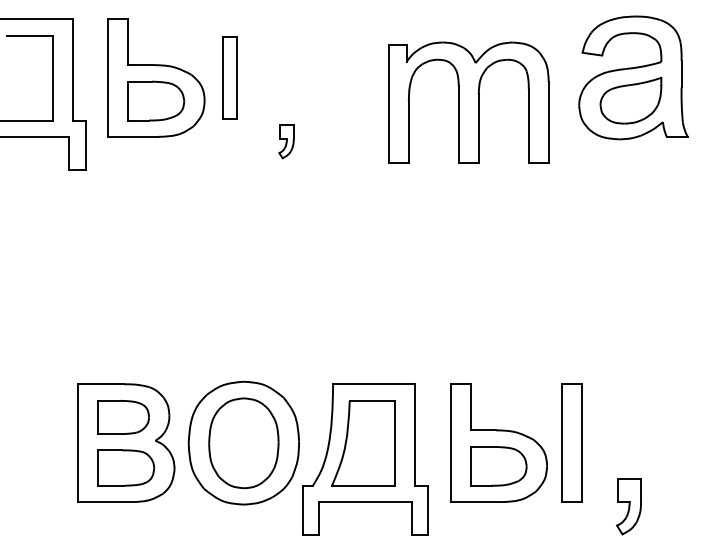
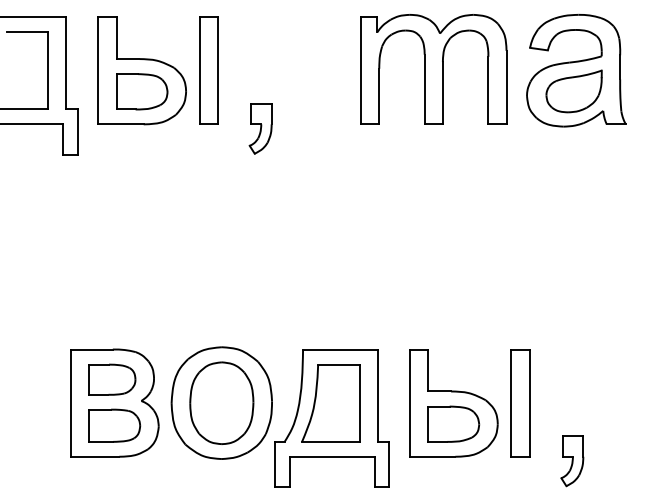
part: (229, 77) -> (208, 70), size x1.43
part: (468, 102) -> (433, 69), moved
part: (286, 141) -> (260, 128), size x1.67

